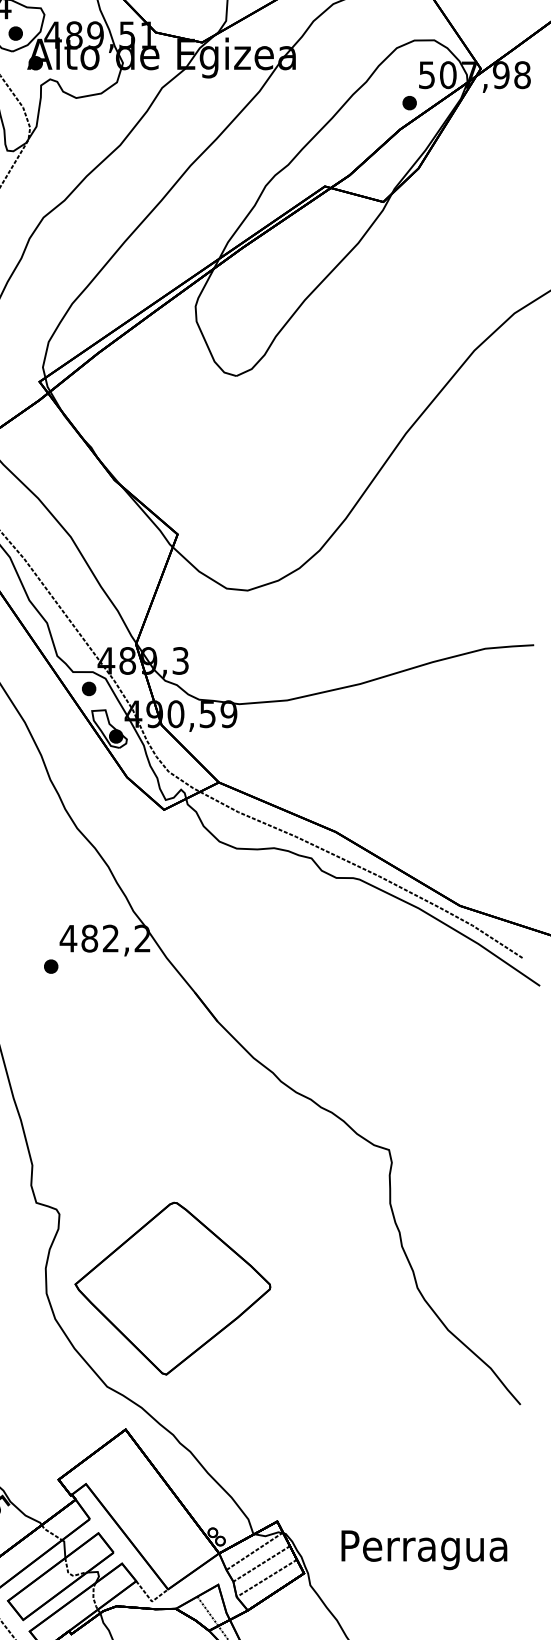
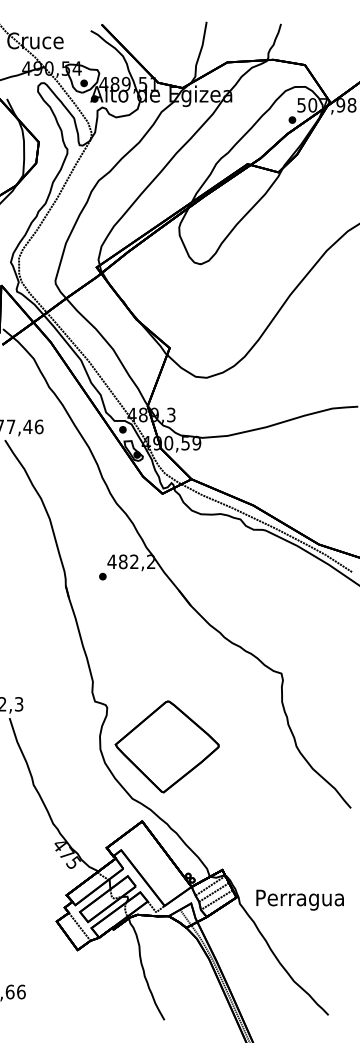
text: (423, 1548) -> (299, 899), moved

